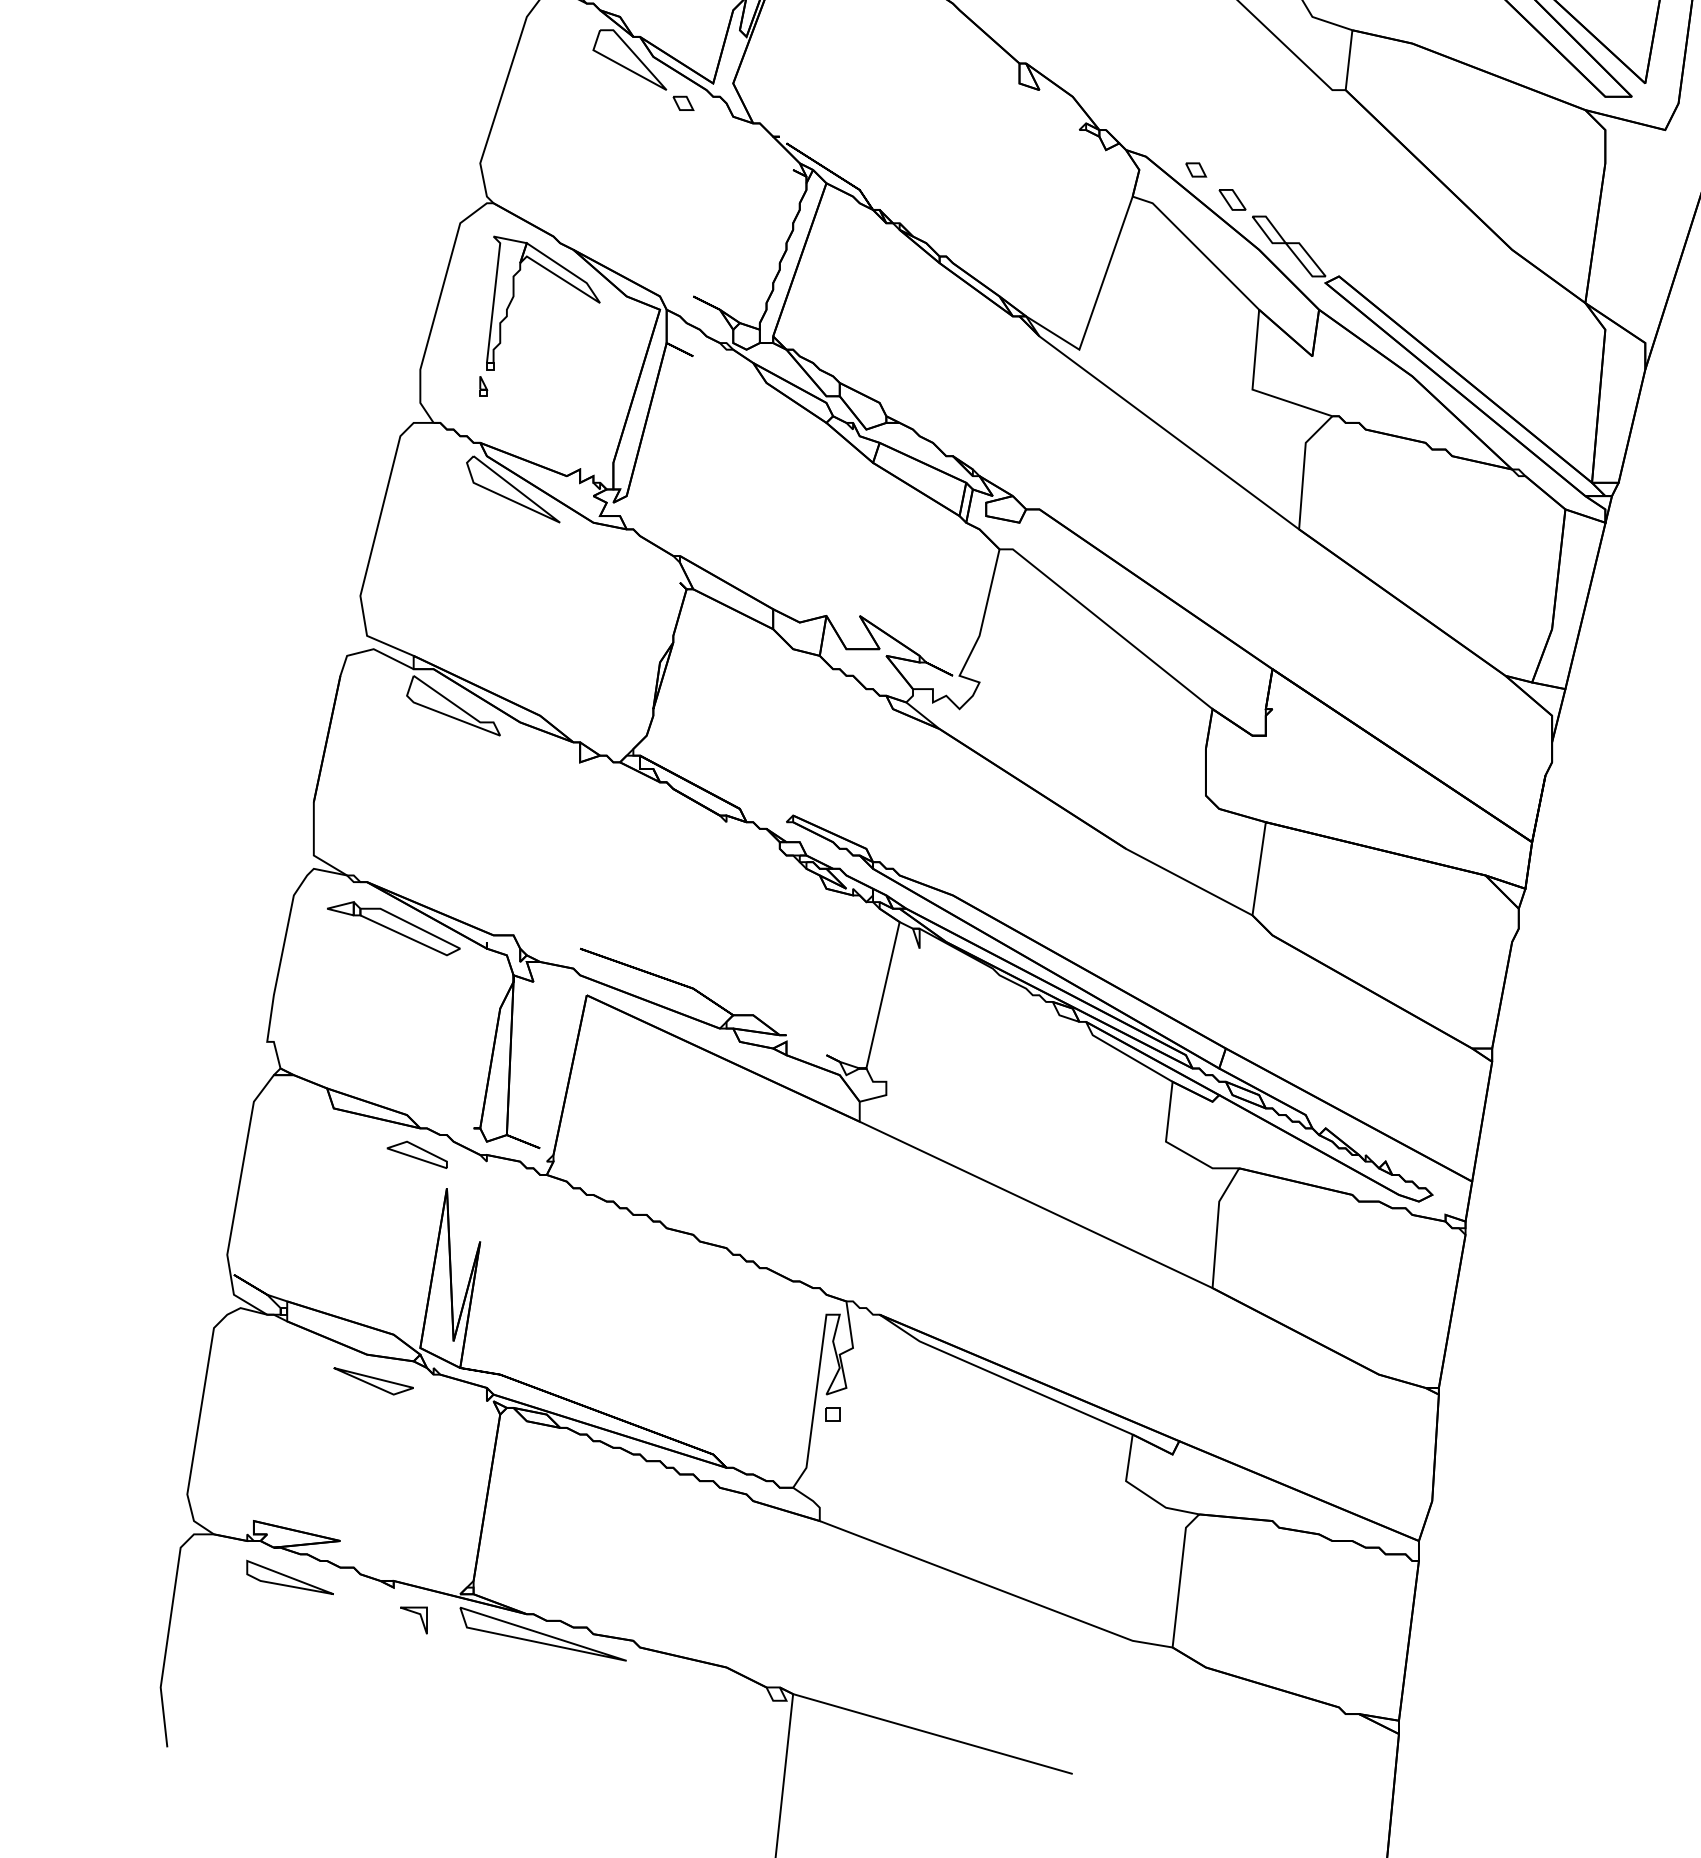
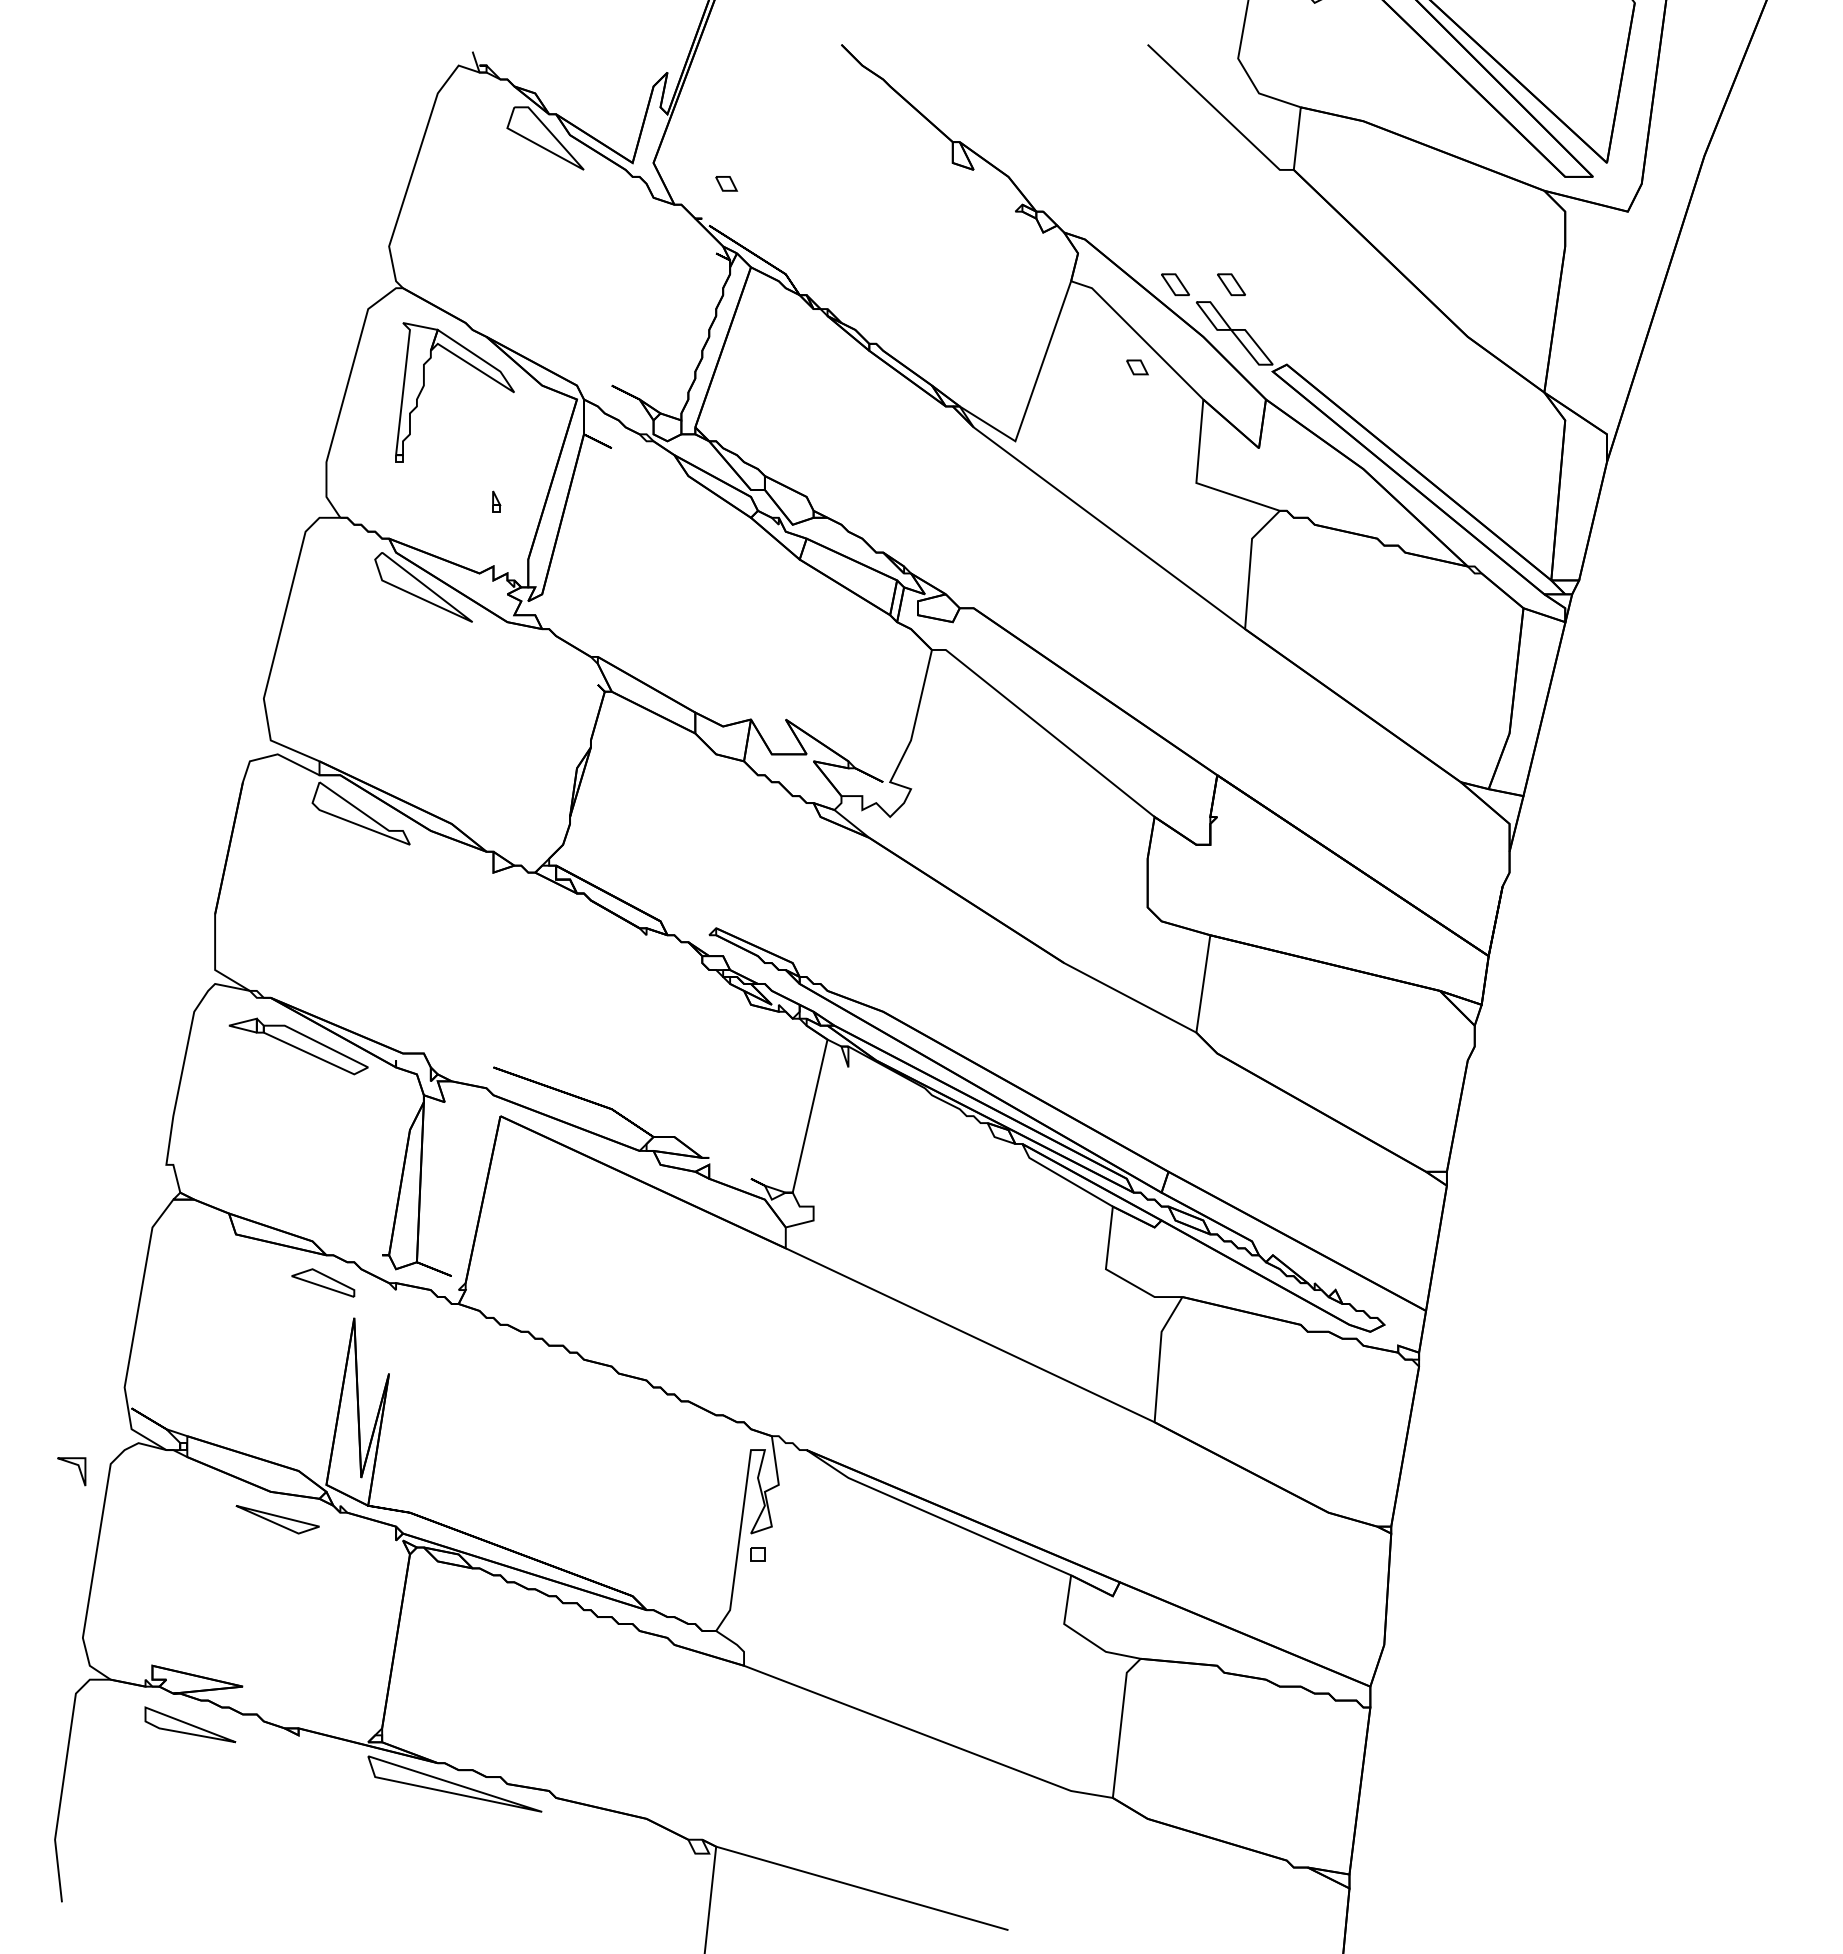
part: (683, 103) -> (726, 183), moved
part: (1196, 170) -> (1137, 367), moved
part: (1286, 199) -> (1231, 284), added
part: (483, 386) -> (496, 501), moved
part: (414, 1613) -> (72, 1464), moved

